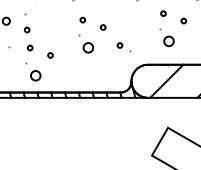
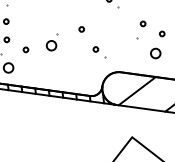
circle: (82, 19) -> (62, 18), removed
circle: (168, 41) -> (155, 53), moved
circle: (88, 47) -> (51, 45), moved

